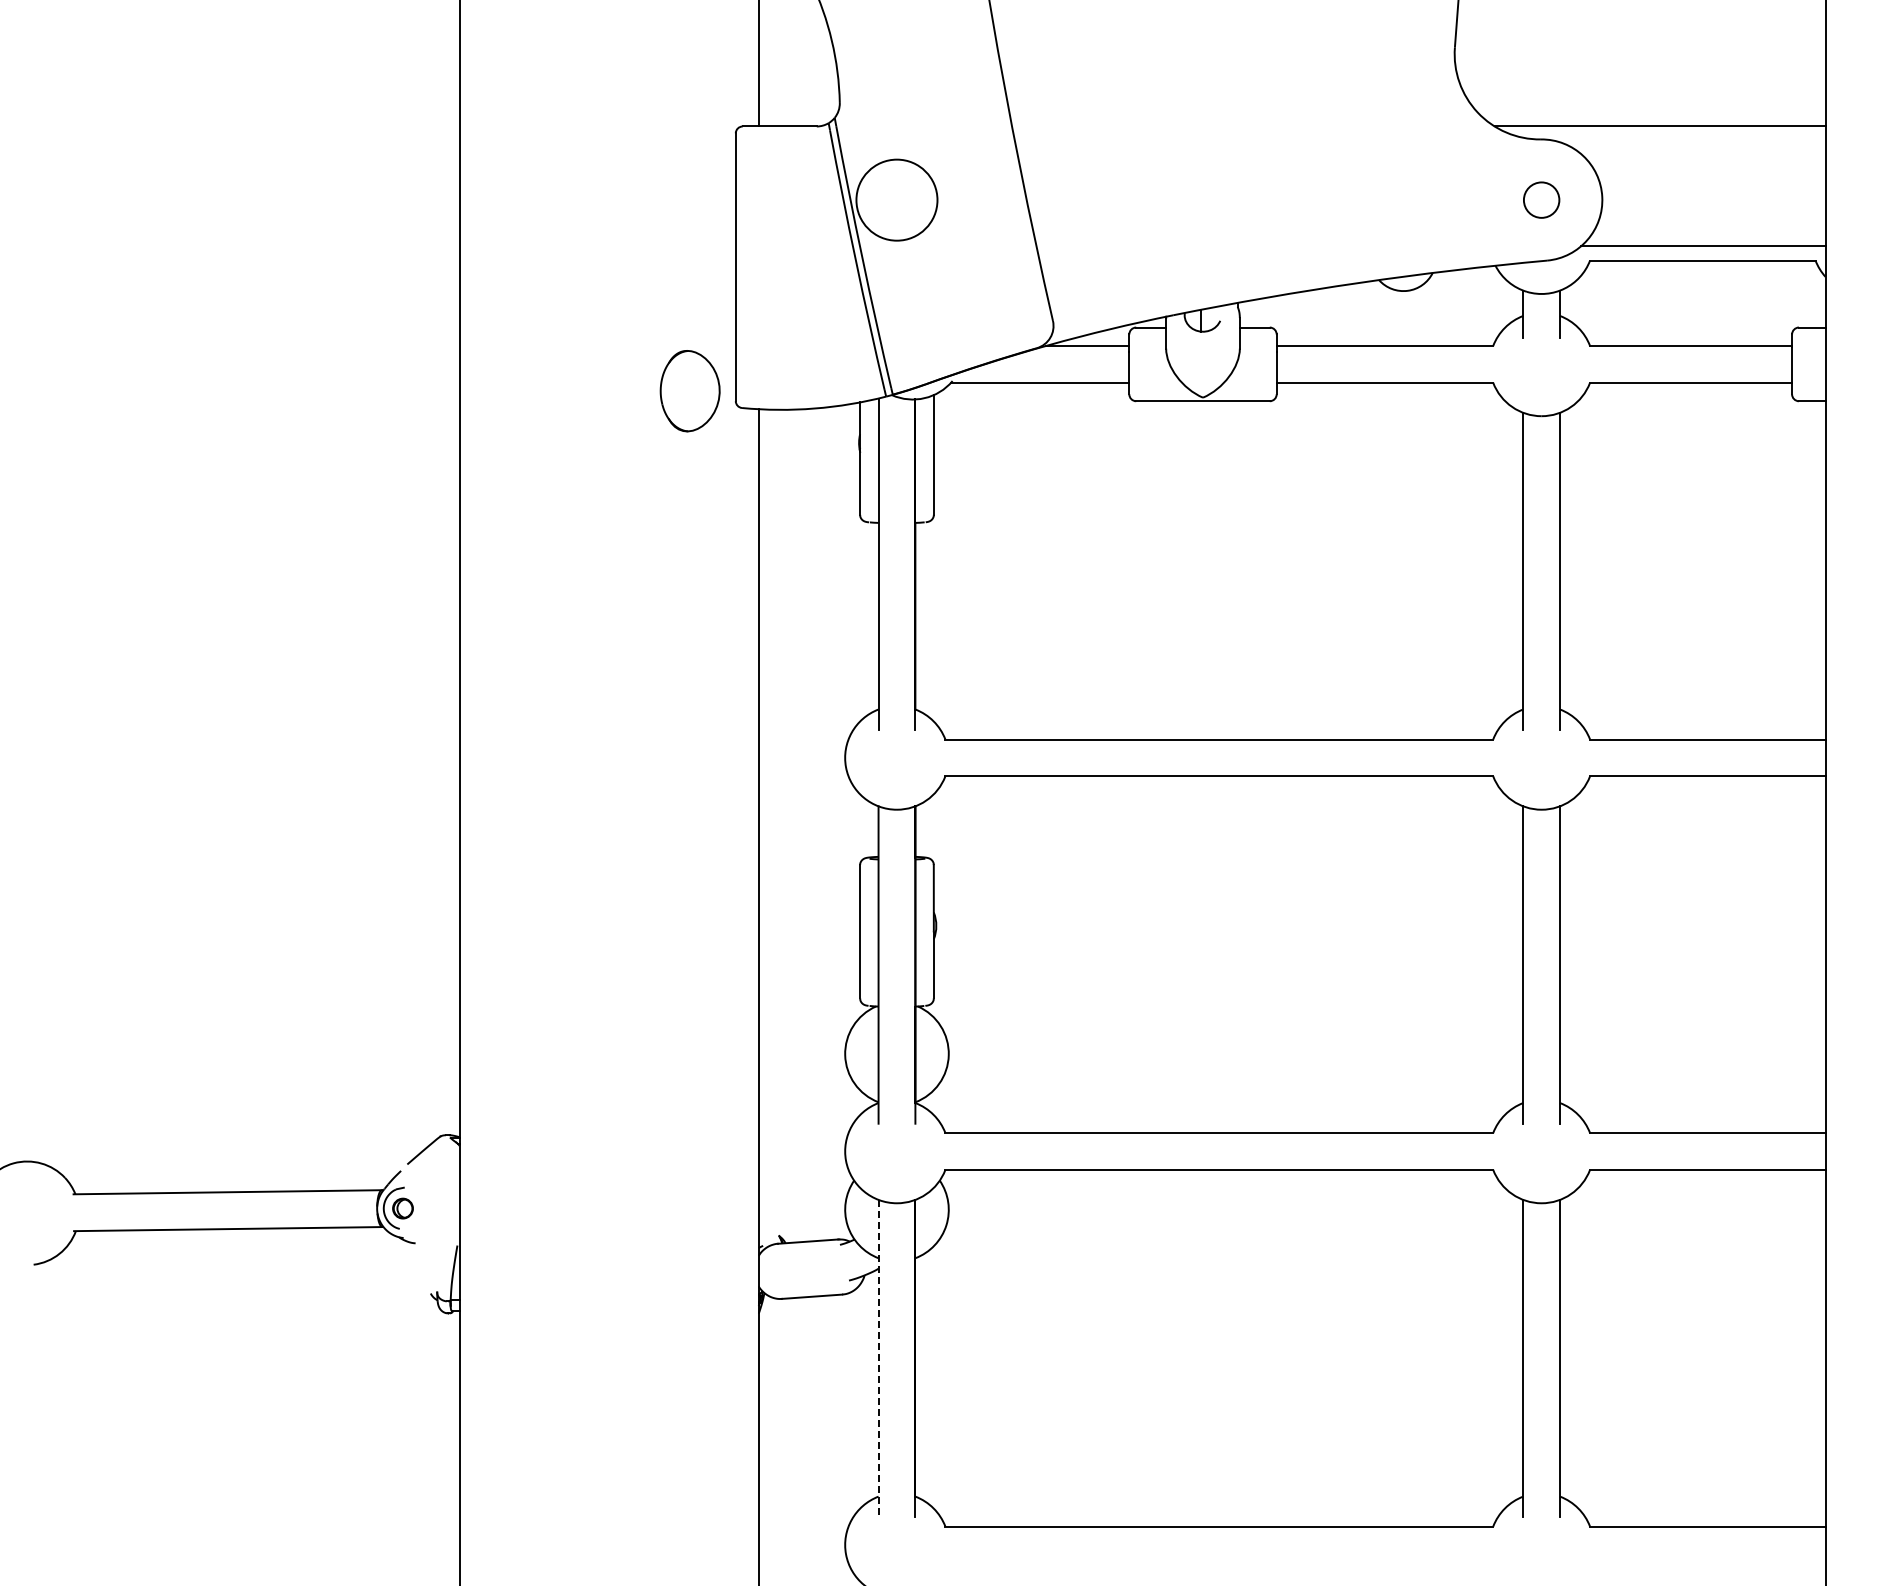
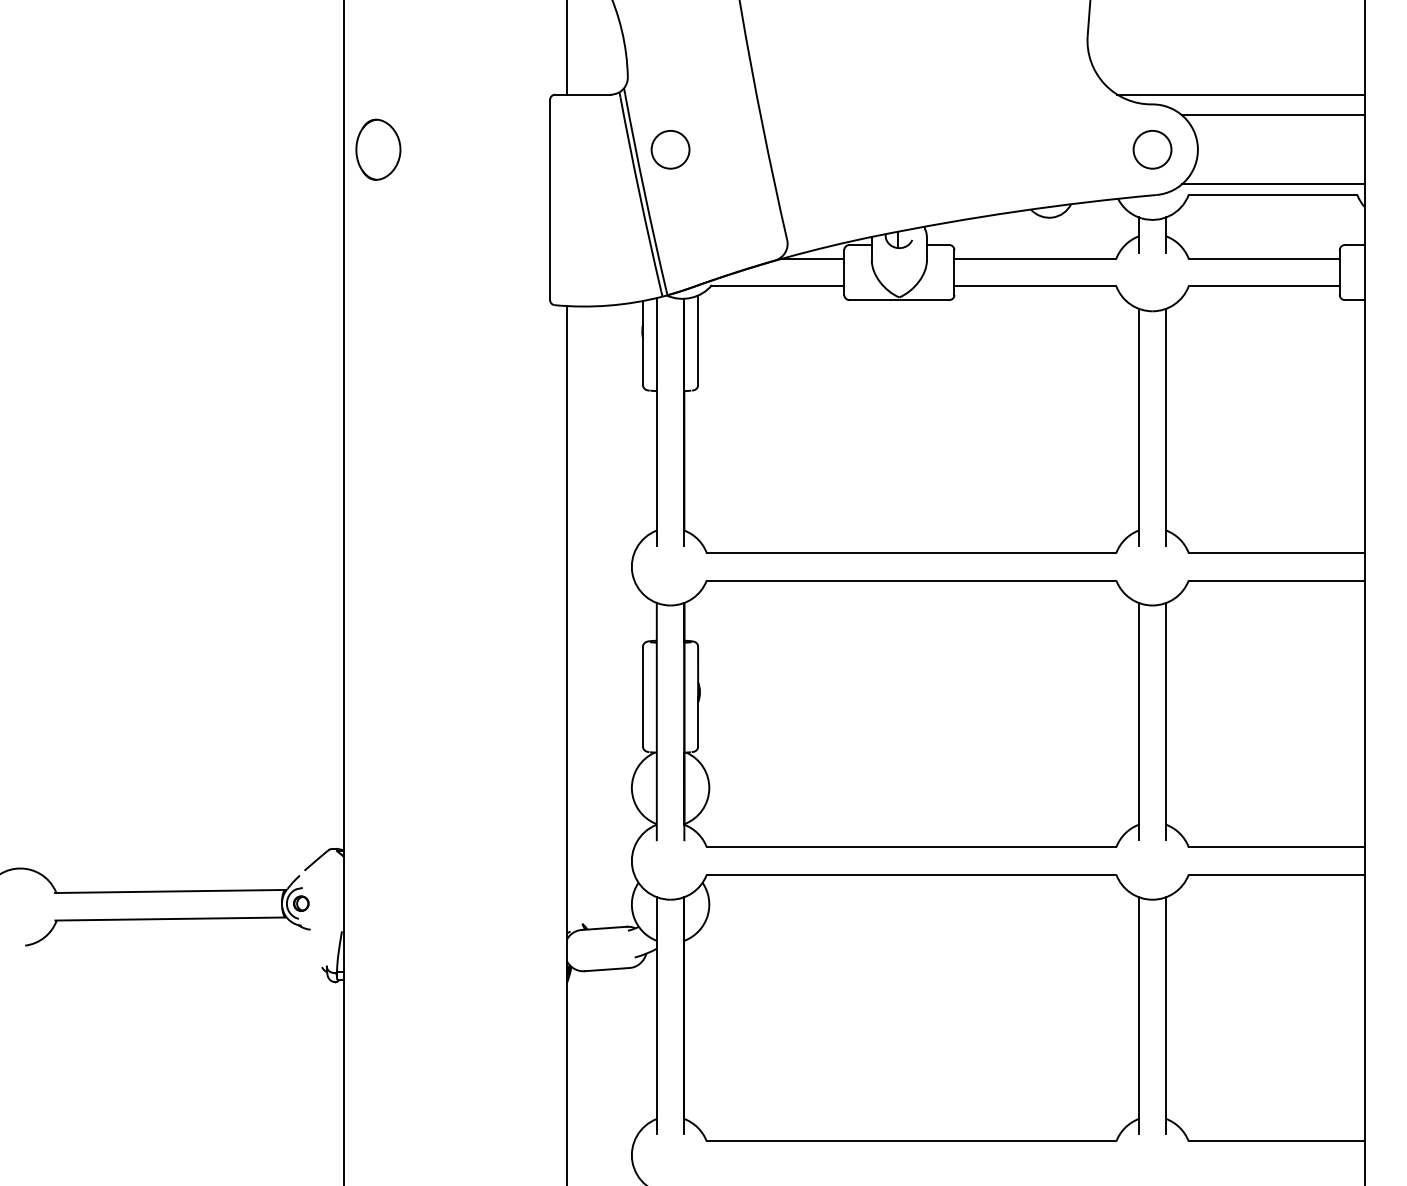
line: (1703, 154) -> (1273, 115), added
circle: (896, 199) -> (670, 149), size x0.62
circle: (1541, 199) -> (1152, 149), size x1.43
part: (689, 391) -> (377, 150), moved
line: (878, 1358) -> (656, 1015), dashed -> solid

